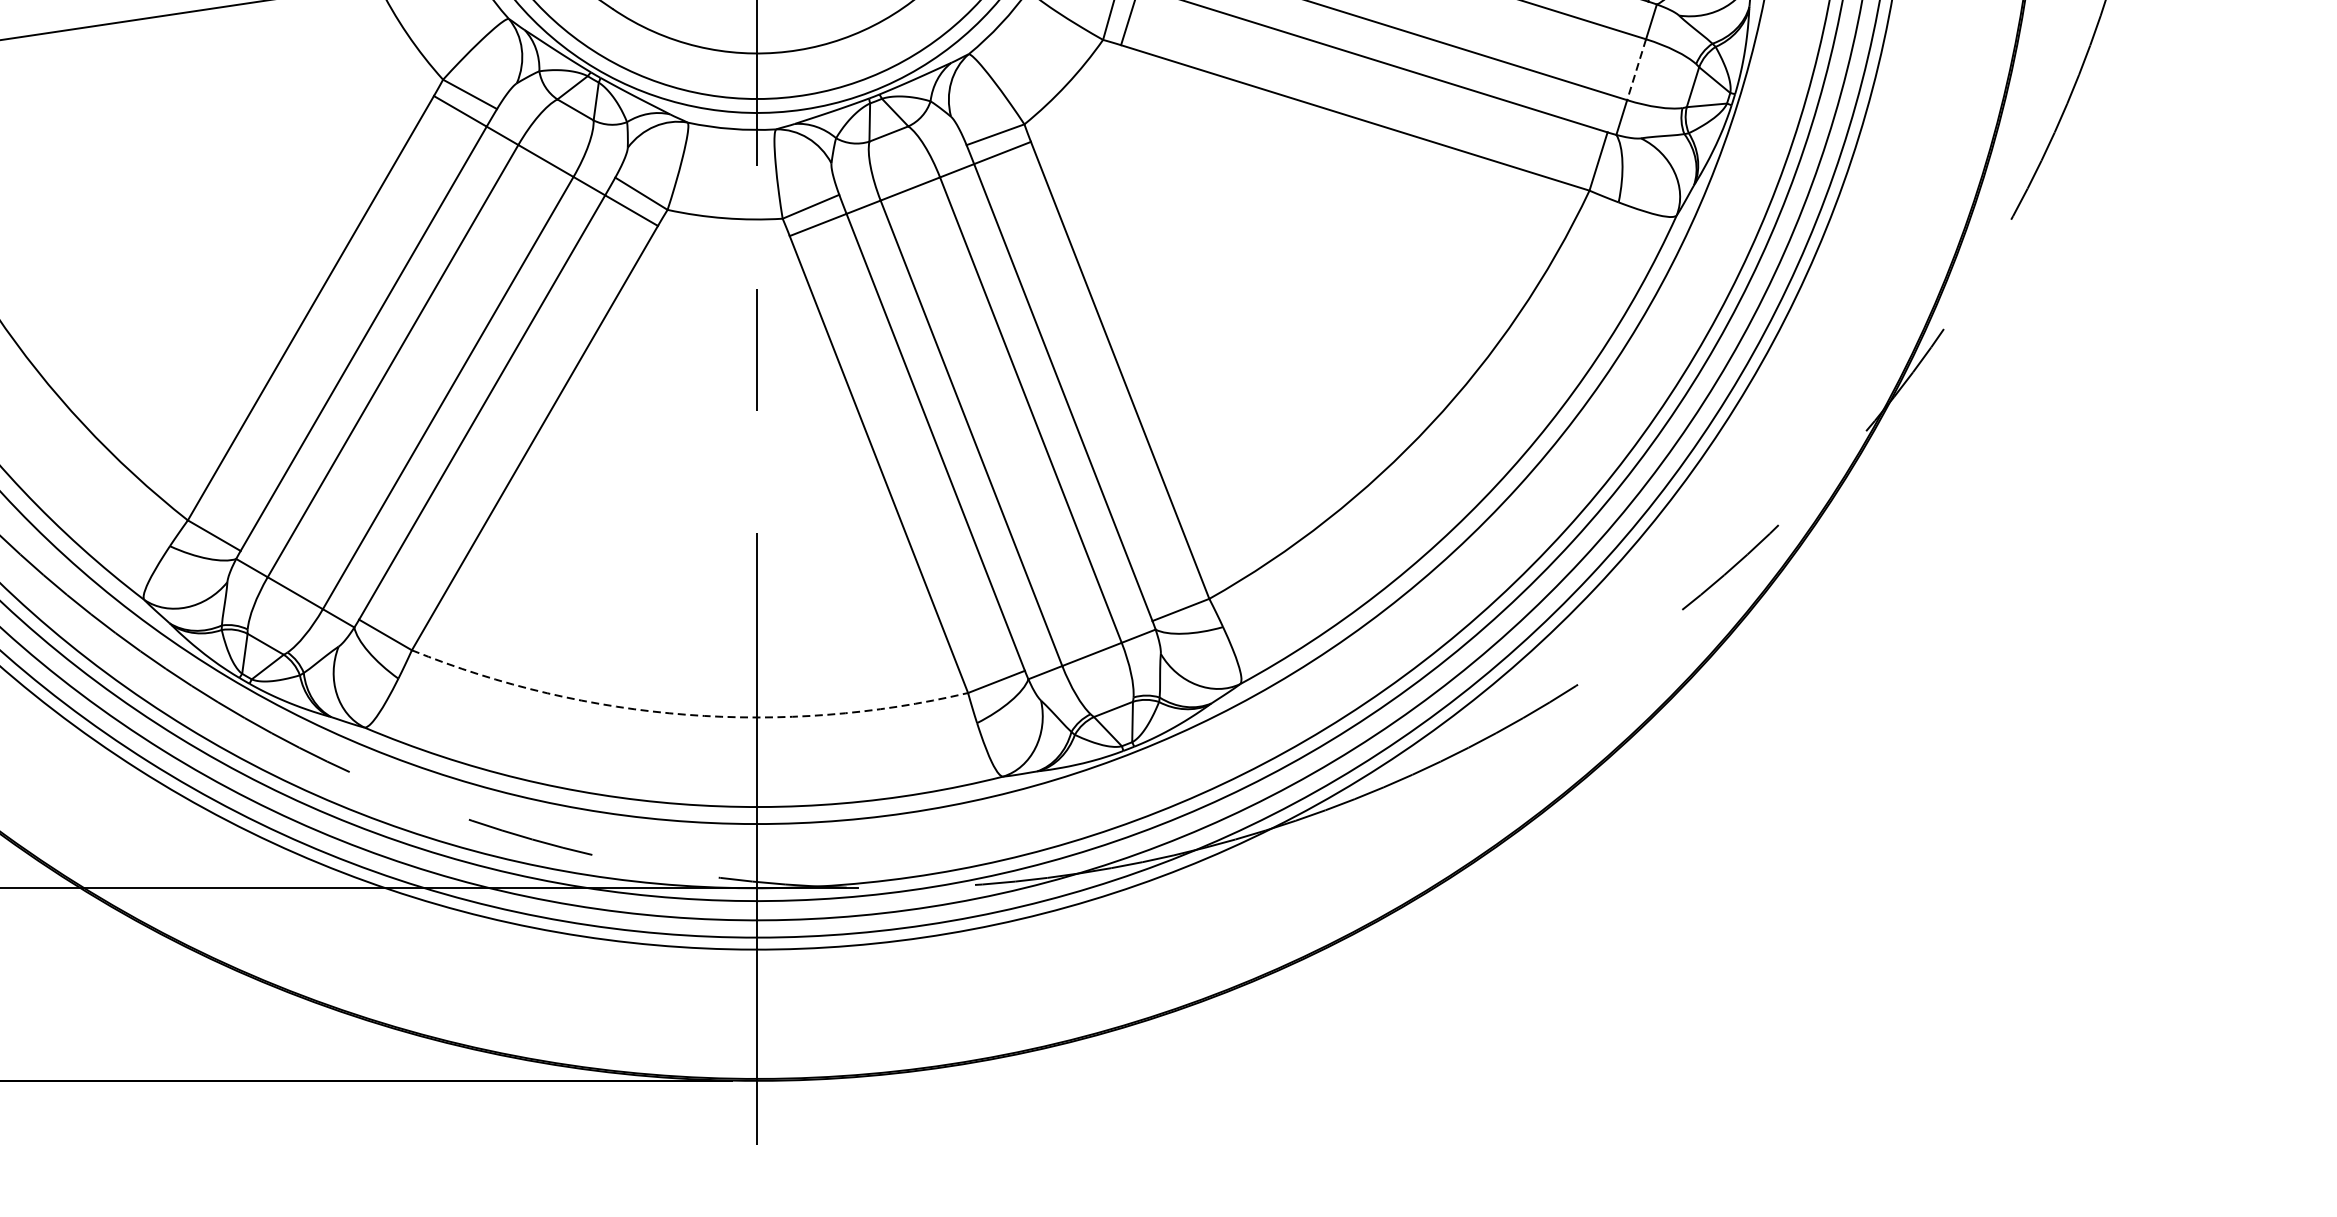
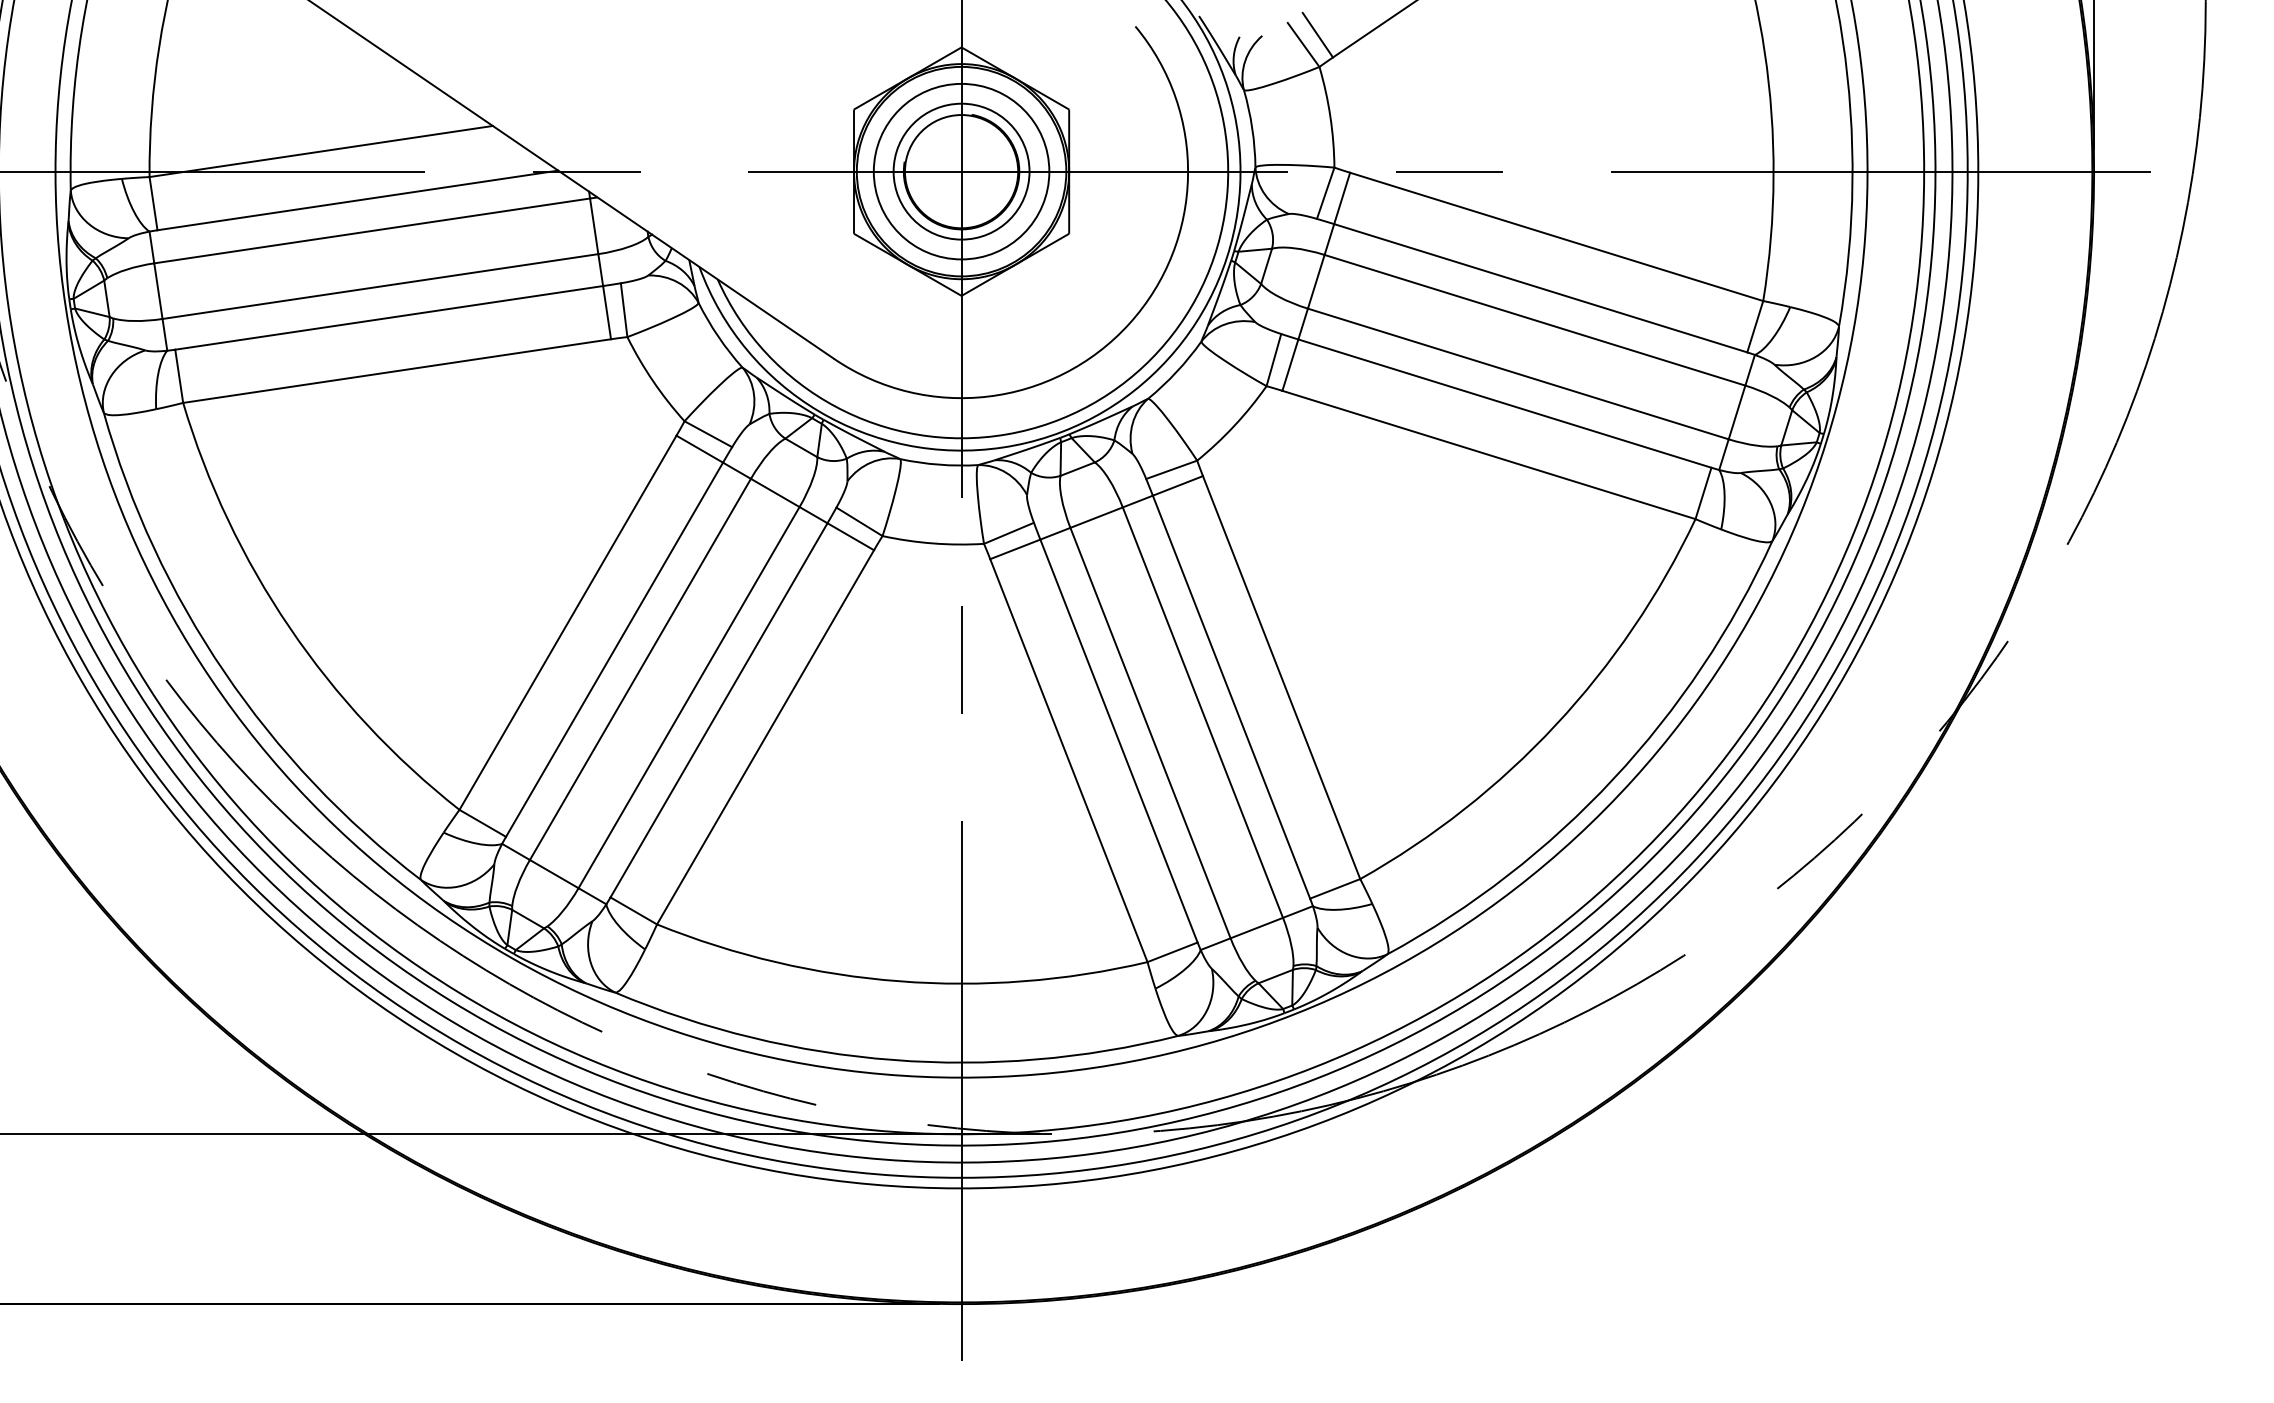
line: (1635, 69) -> (1736, 412), dashed -> solid
arc: (686, 715) -> (899, 981), dashed -> solid

